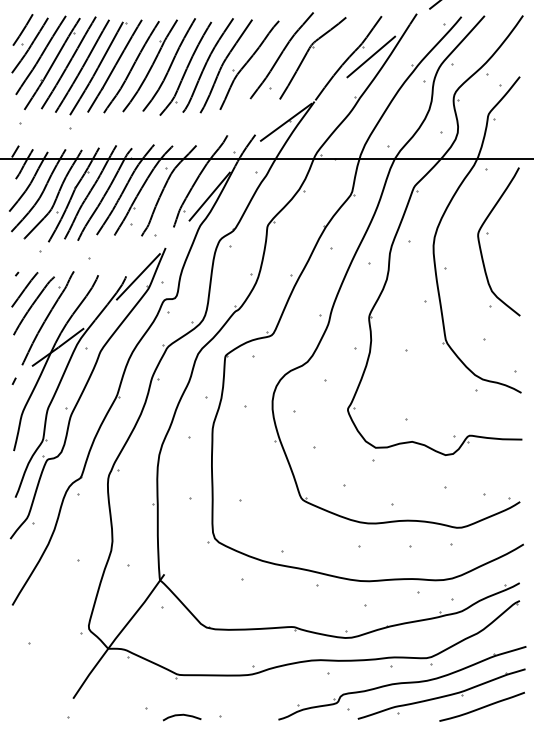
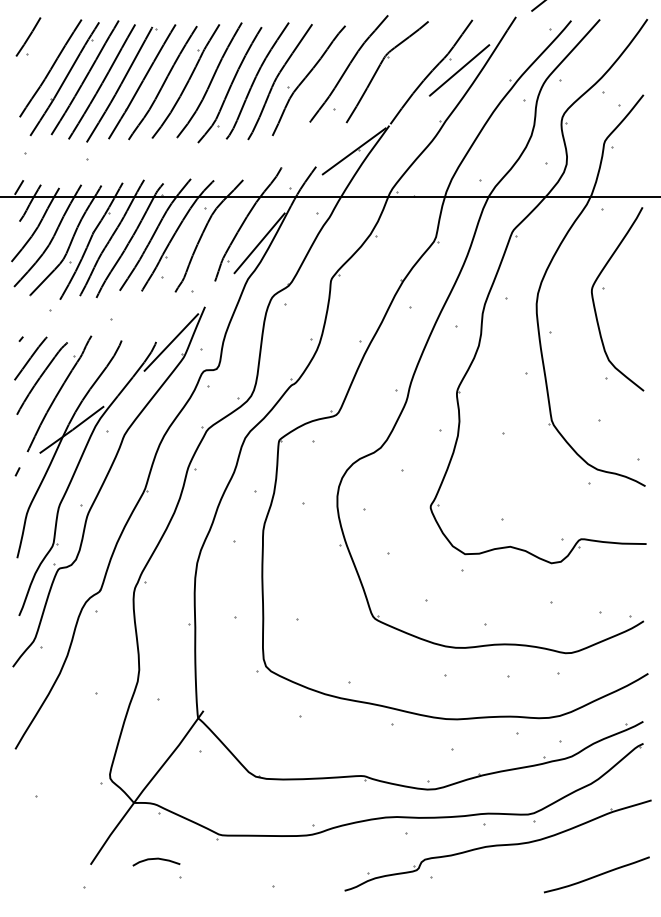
curve: (30, 44) -> (37, 55), removed
part: (441, 693) -> (546, 858), removed
curve: (182, 715) -> (156, 859), moved

